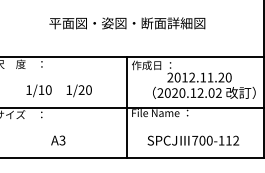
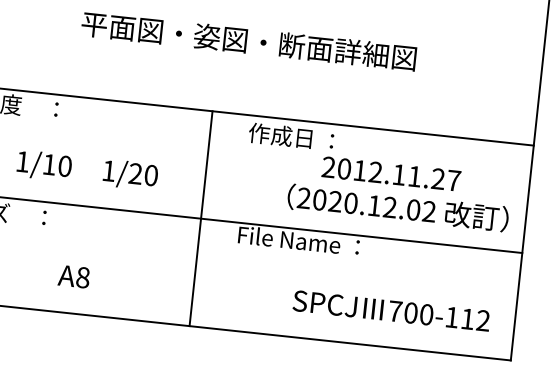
text: (228, 77) -> (453, 180), 2012.11.20 -> 2012.11.27
line: (127, 107) -> (202, 218), moved
text: (62, 140) -> (83, 277), A3 -> A8
text: (193, 140) -> (391, 310), moved

